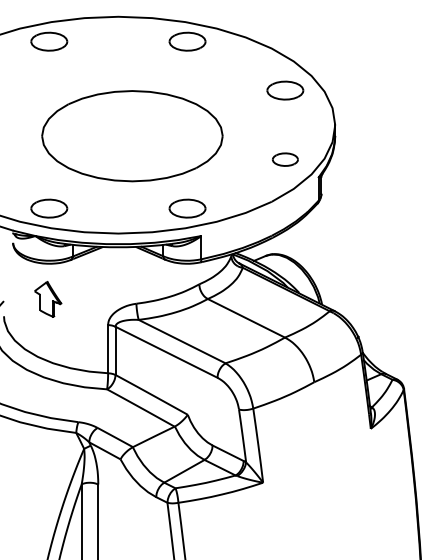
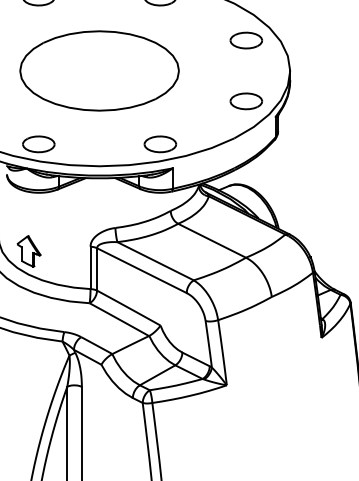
part: (132, 136) -> (99, 71), moved
part: (285, 159) -> (246, 101), size x1.43
part: (48, 299) -> (29, 251), moved

